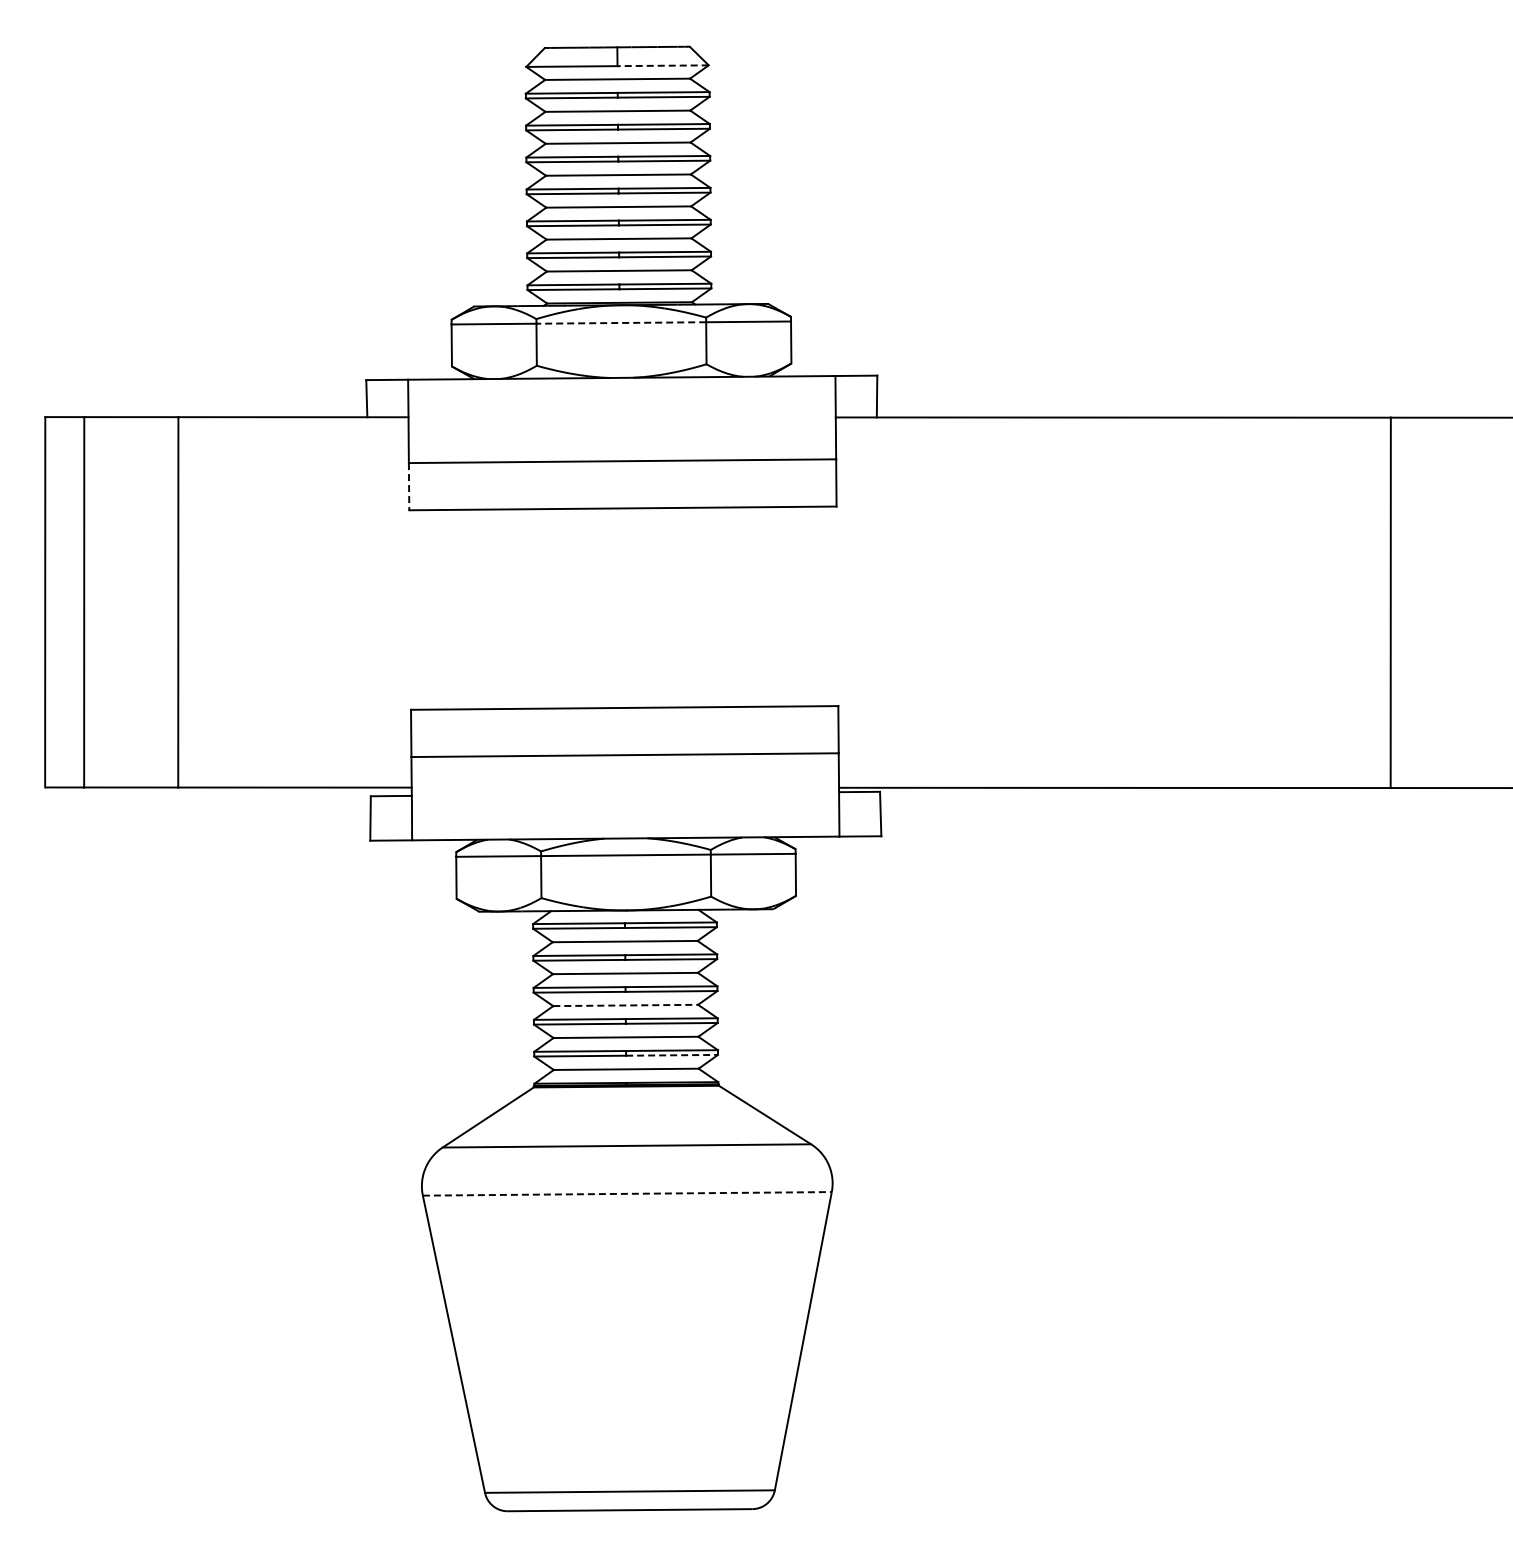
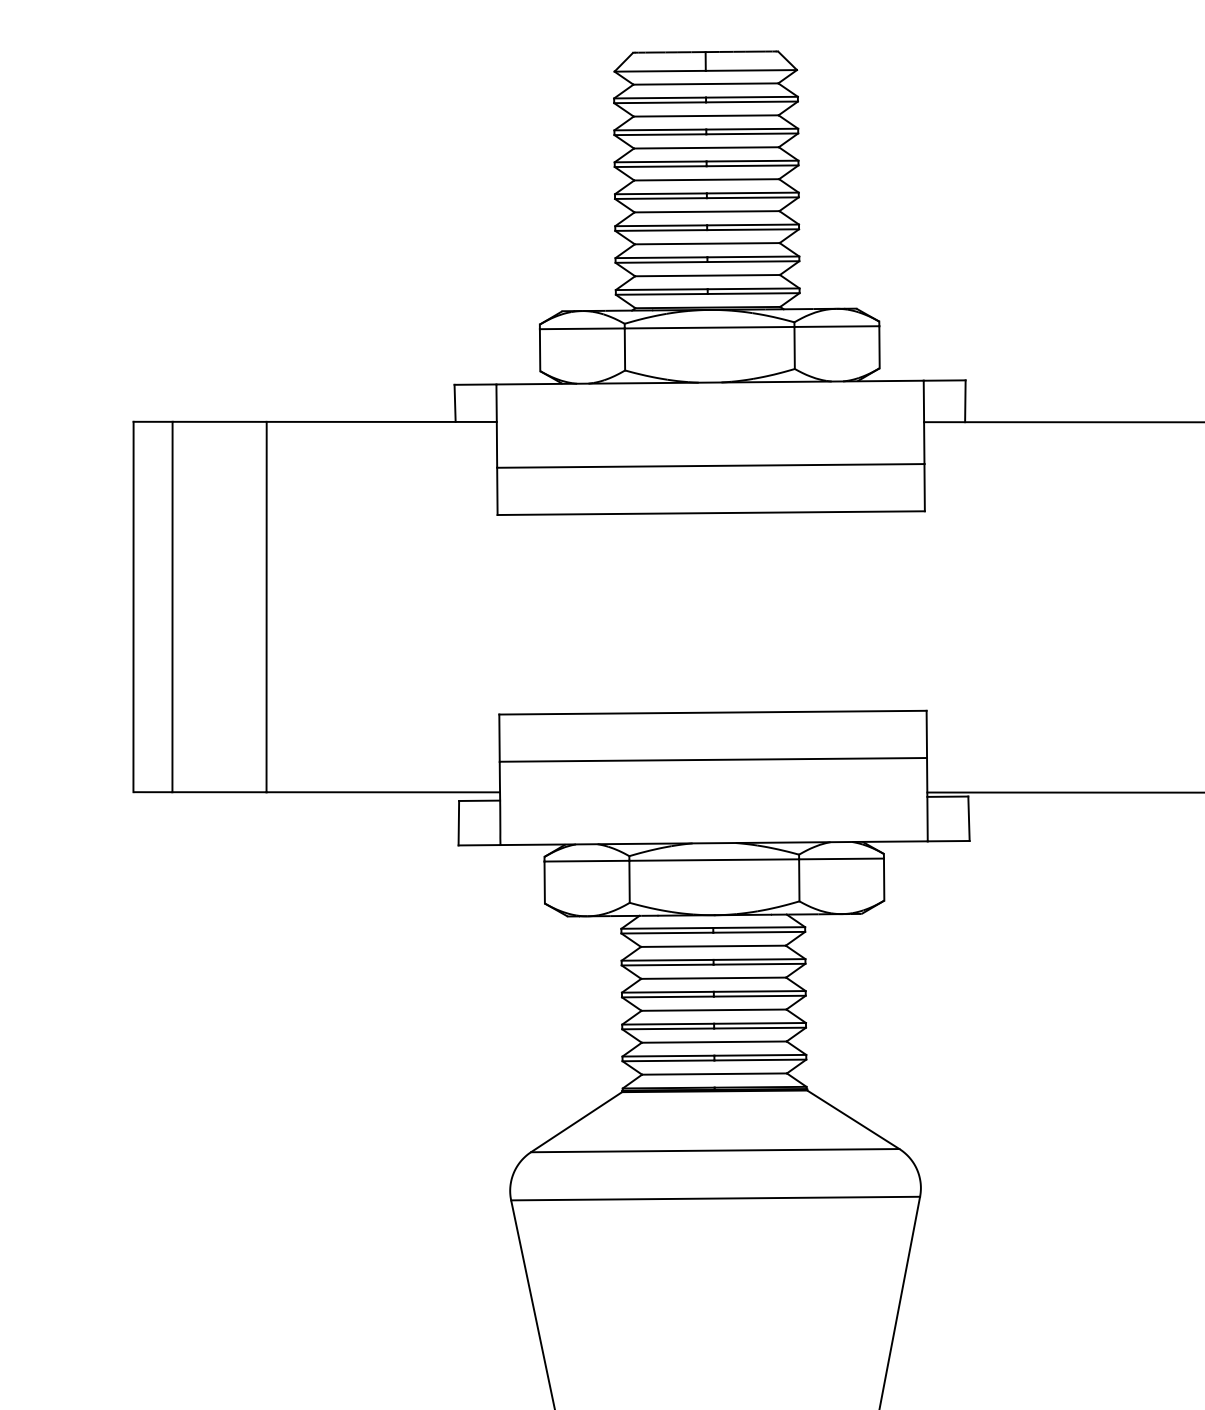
line: (663, 65) -> (751, 70), dashed -> solid
line: (621, 322) -> (709, 327), dashed -> solid
line: (409, 486) -> (497, 491), dashed -> solid
line: (626, 1005) -> (714, 1010), dashed -> solid
line: (672, 1055) -> (760, 1060), dashed -> solid
line: (627, 1193) -> (715, 1198), dashed -> solid

